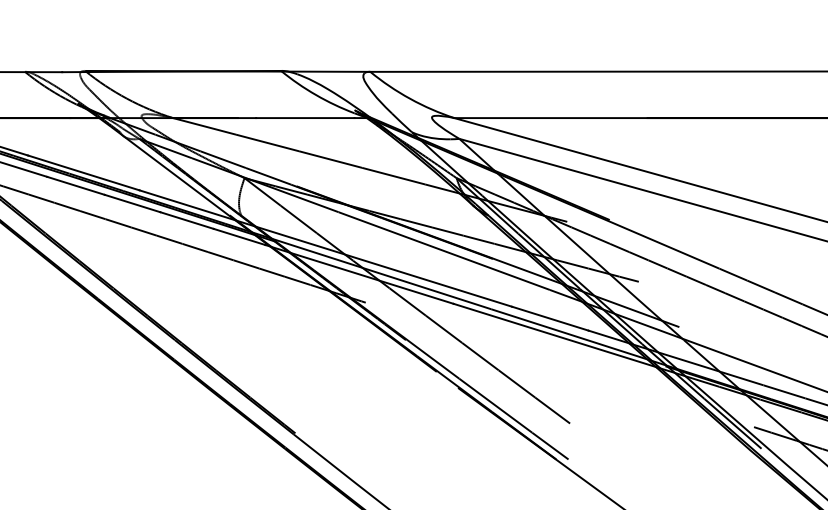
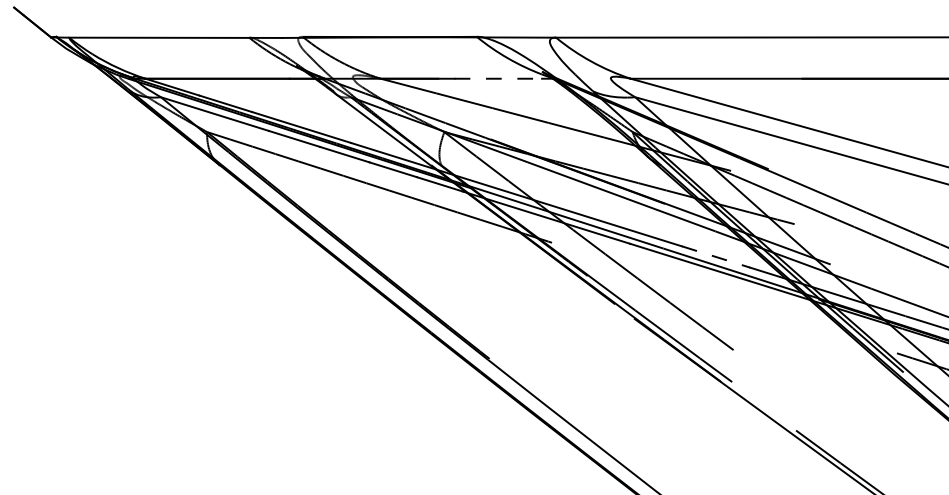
line: (305, 117) -> (498, 78), solid -> dashed
line: (550, 318) -> (716, 256), solid -> dashed

